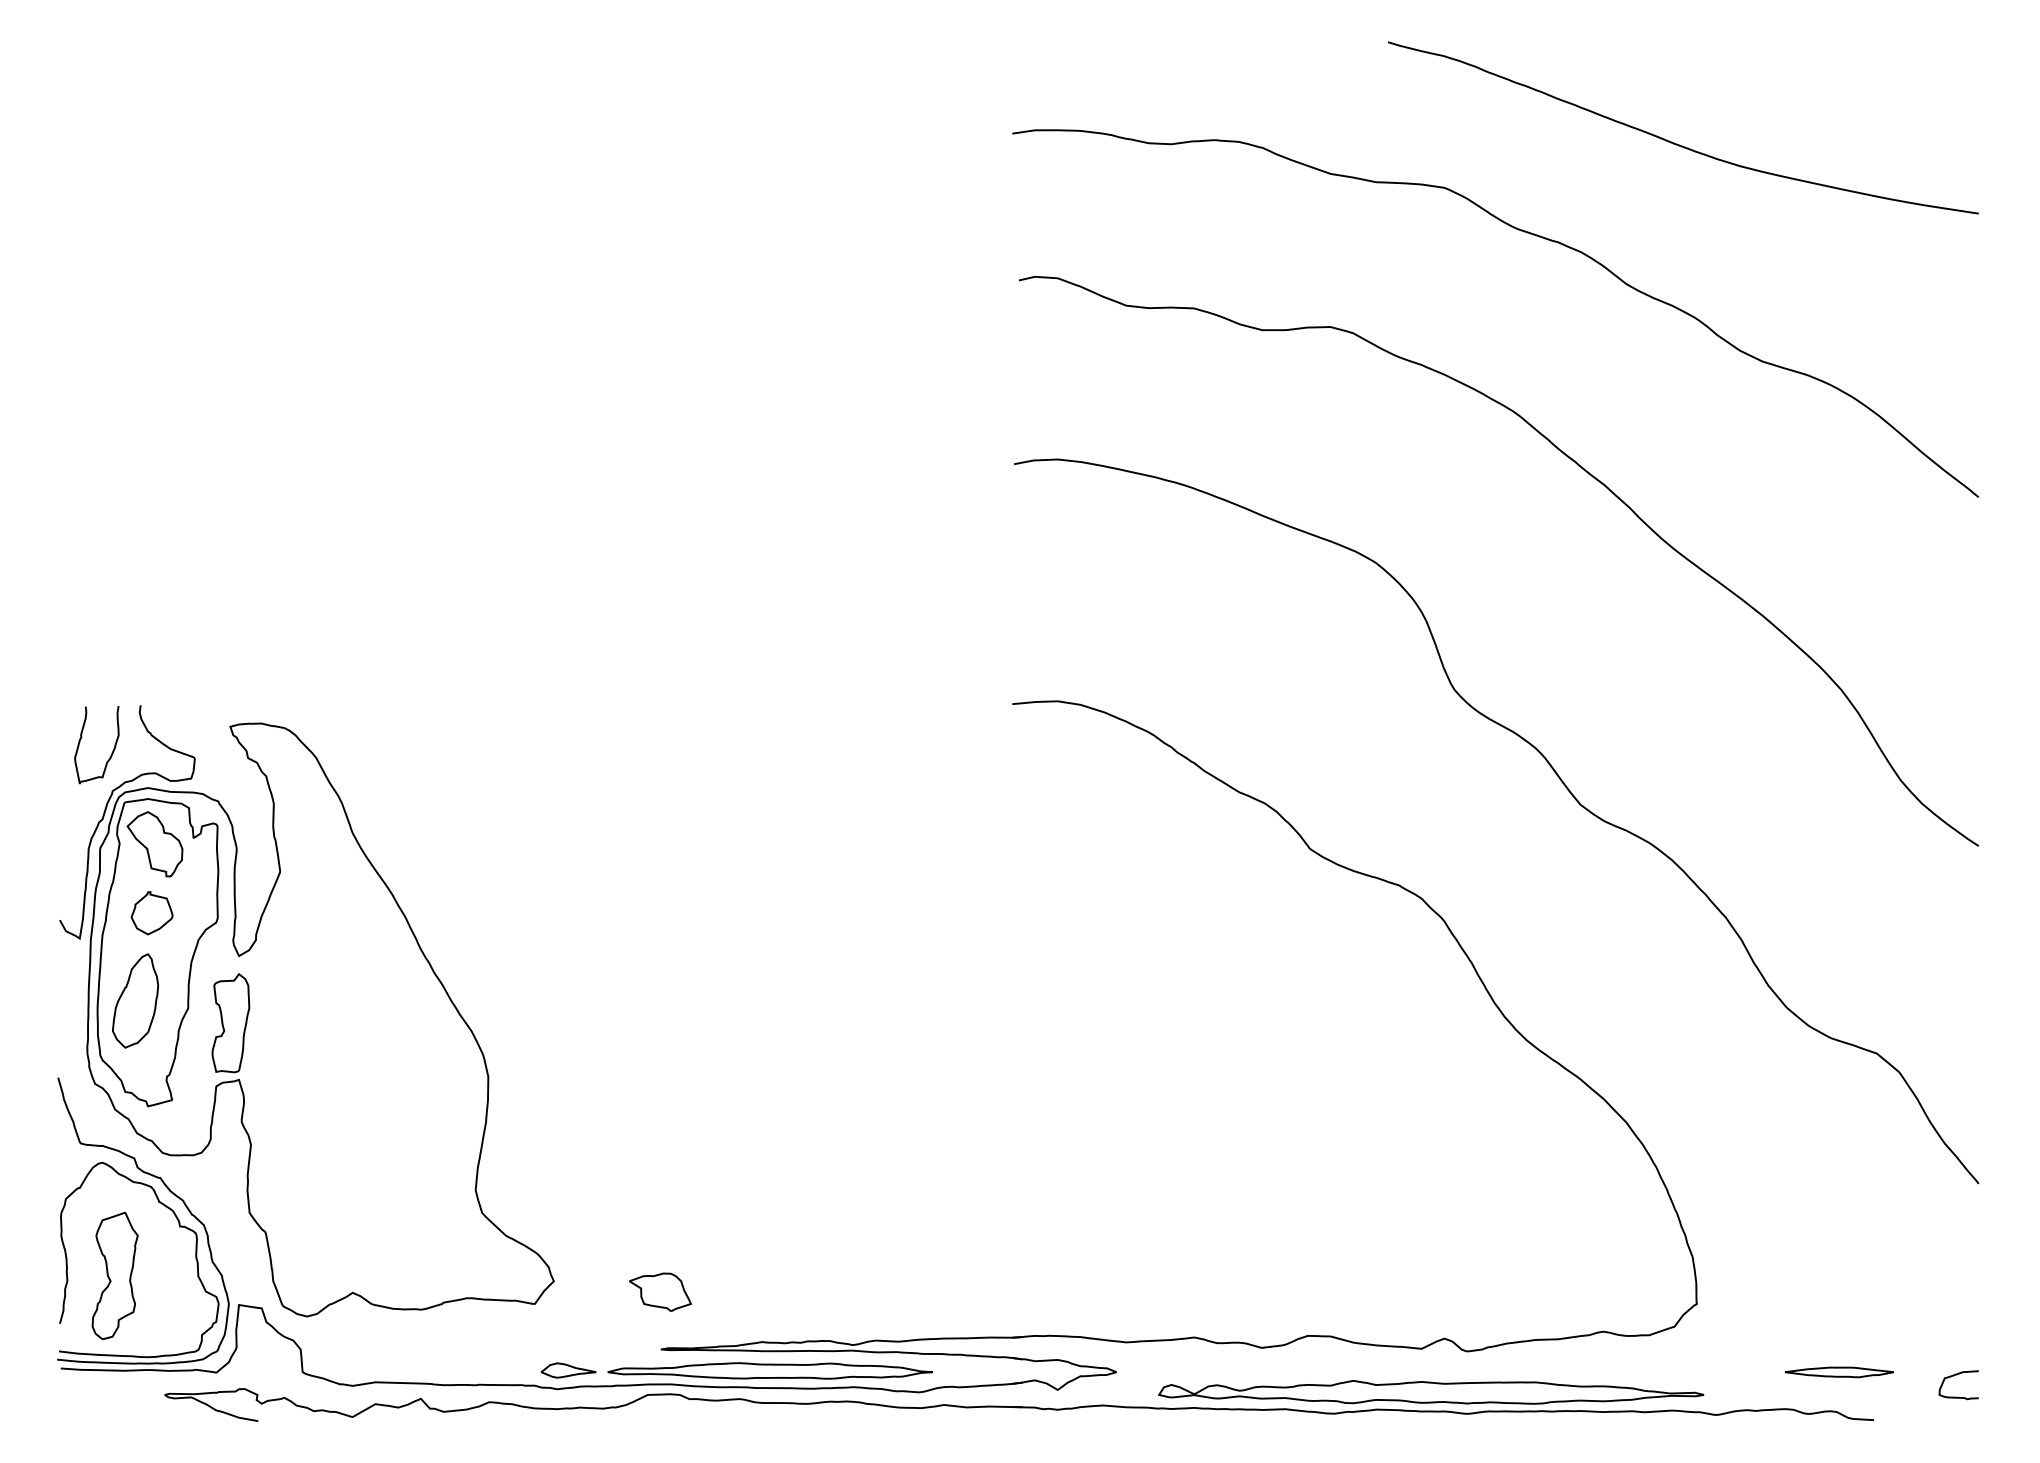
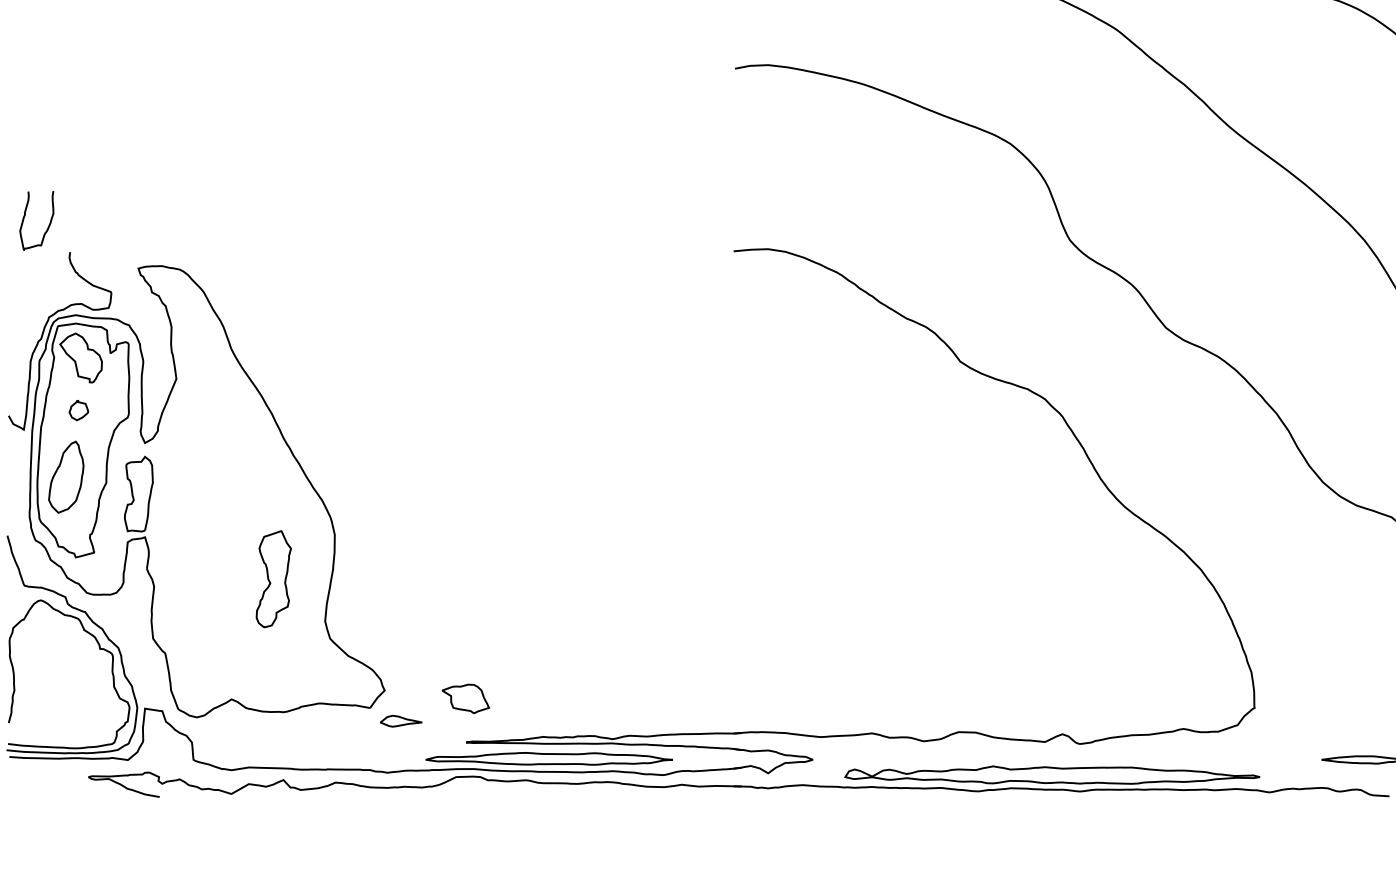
curve: (82, 737) -> (25, 215), moved
part: (151, 913) -> (78, 410), size x0.6
part: (114, 1275) -> (273, 578), moved
part: (568, 1370) -> (401, 721), moved

